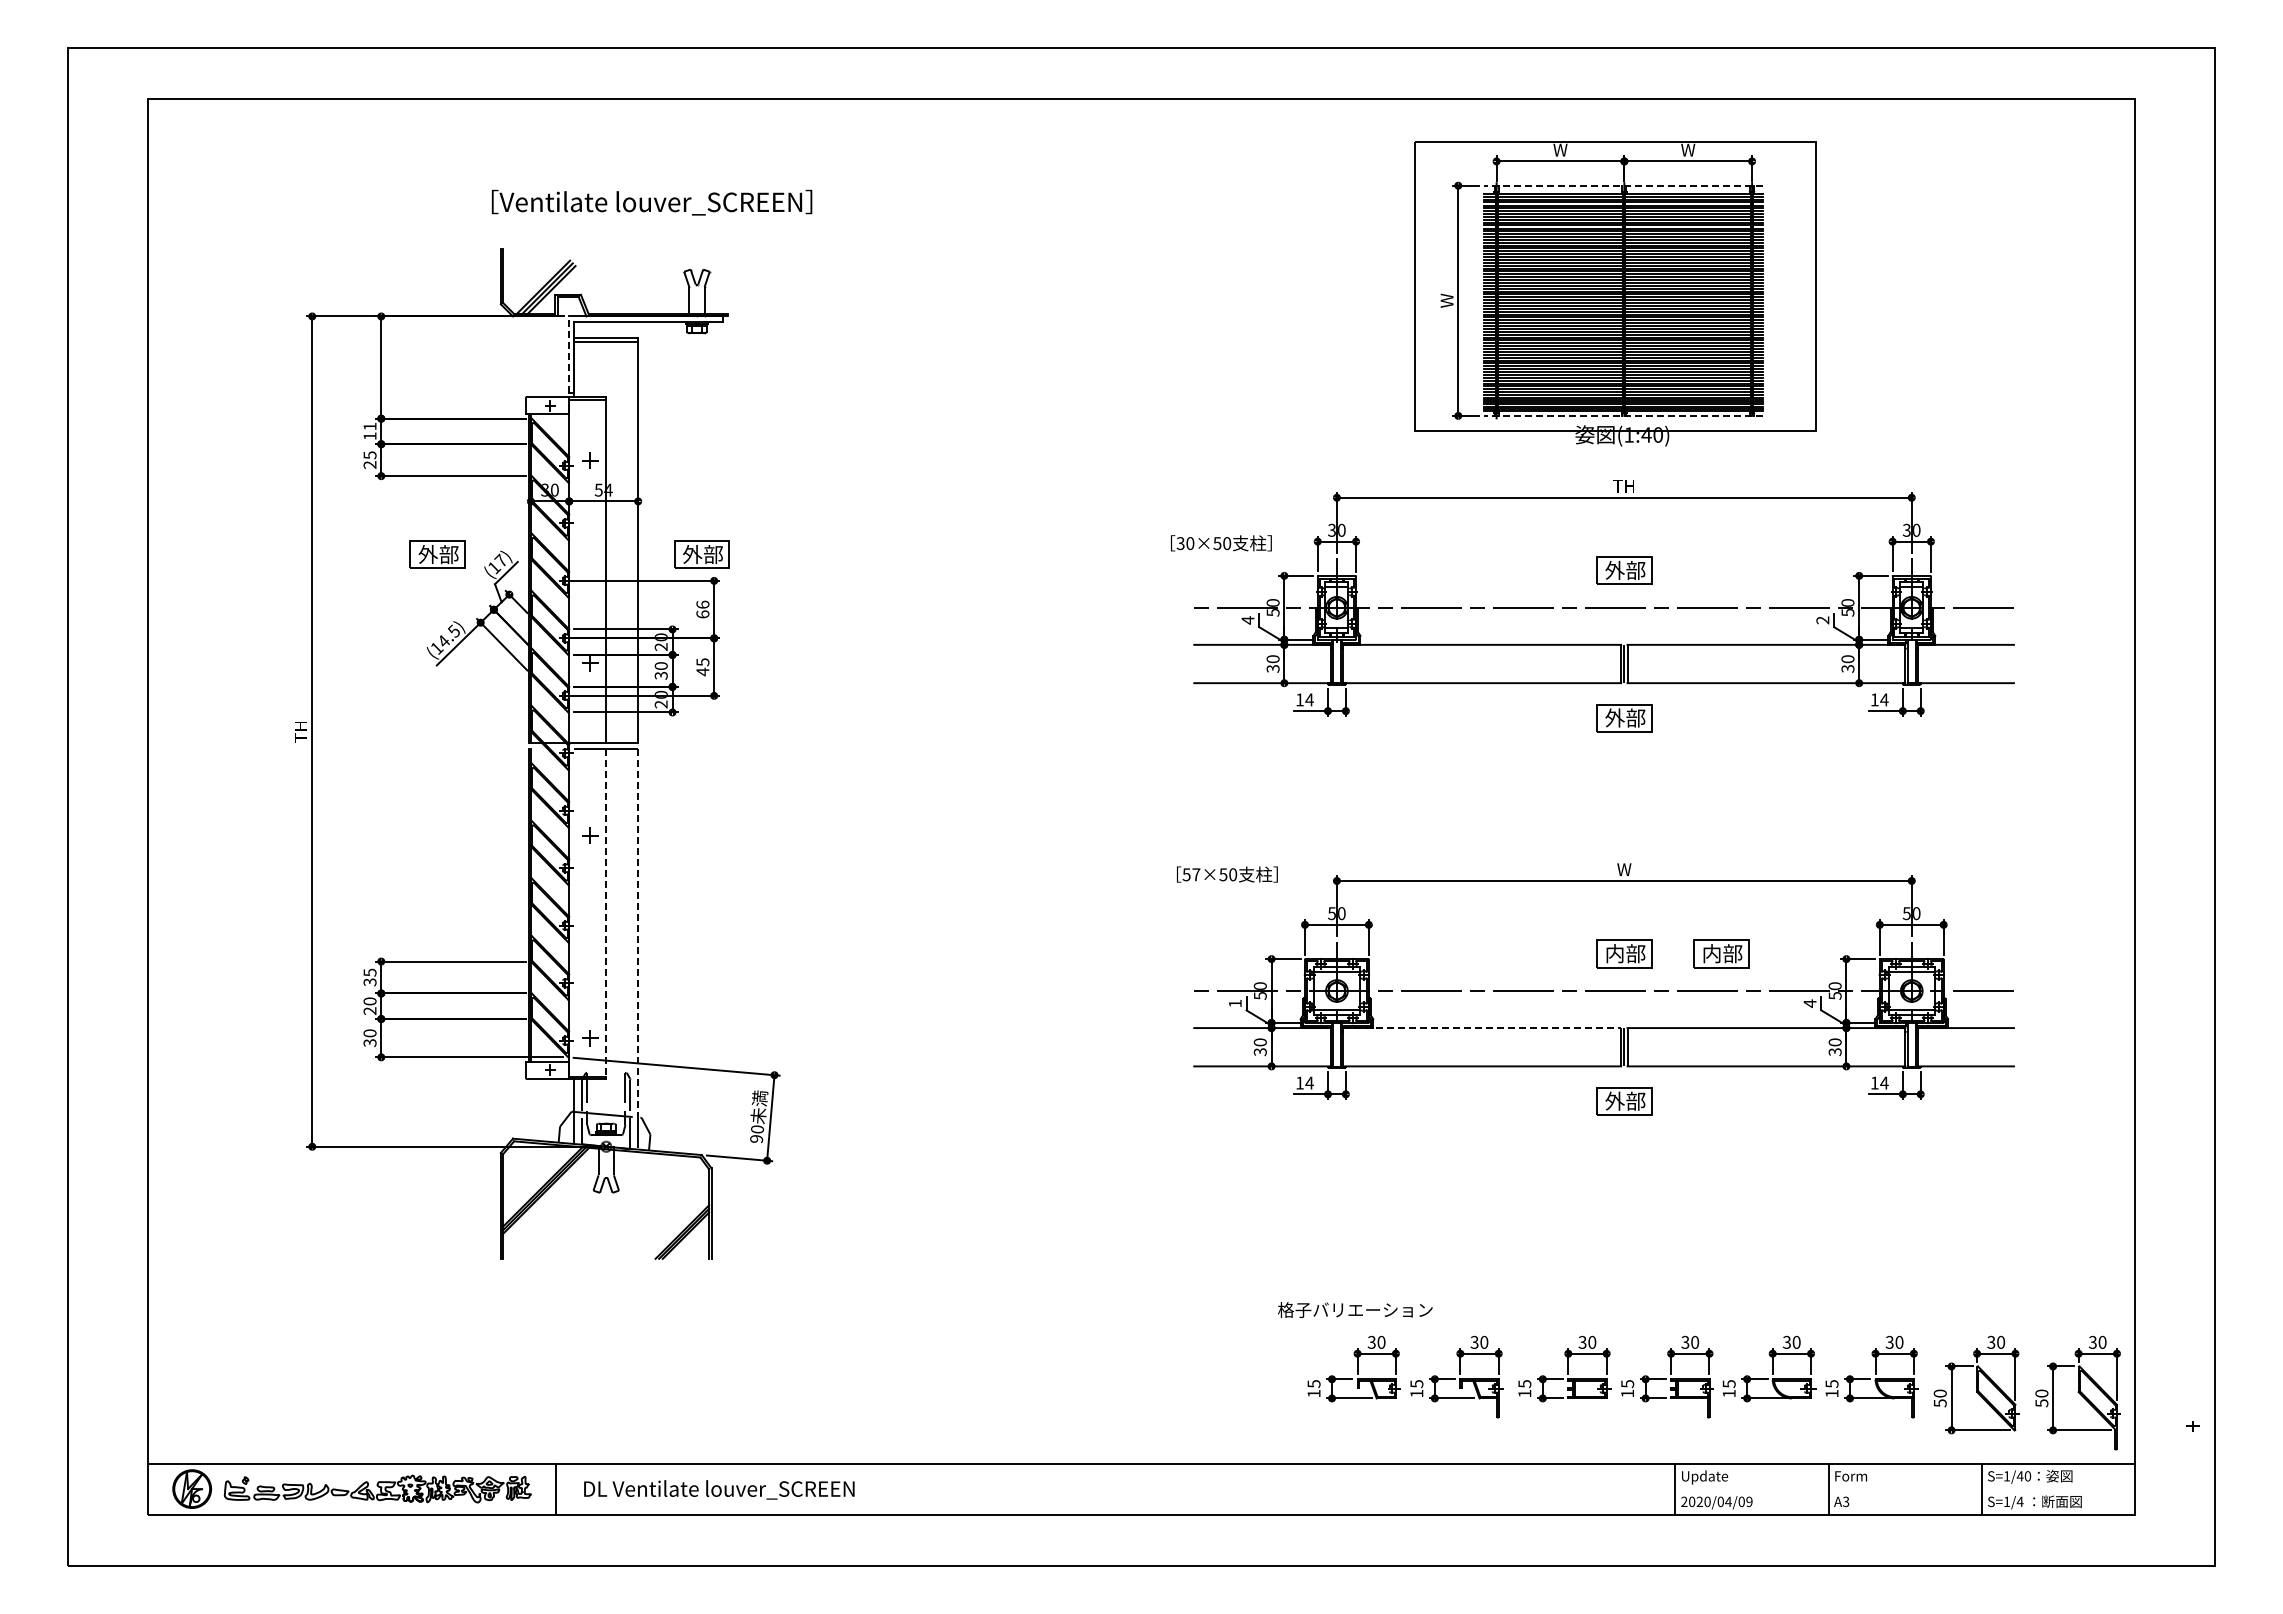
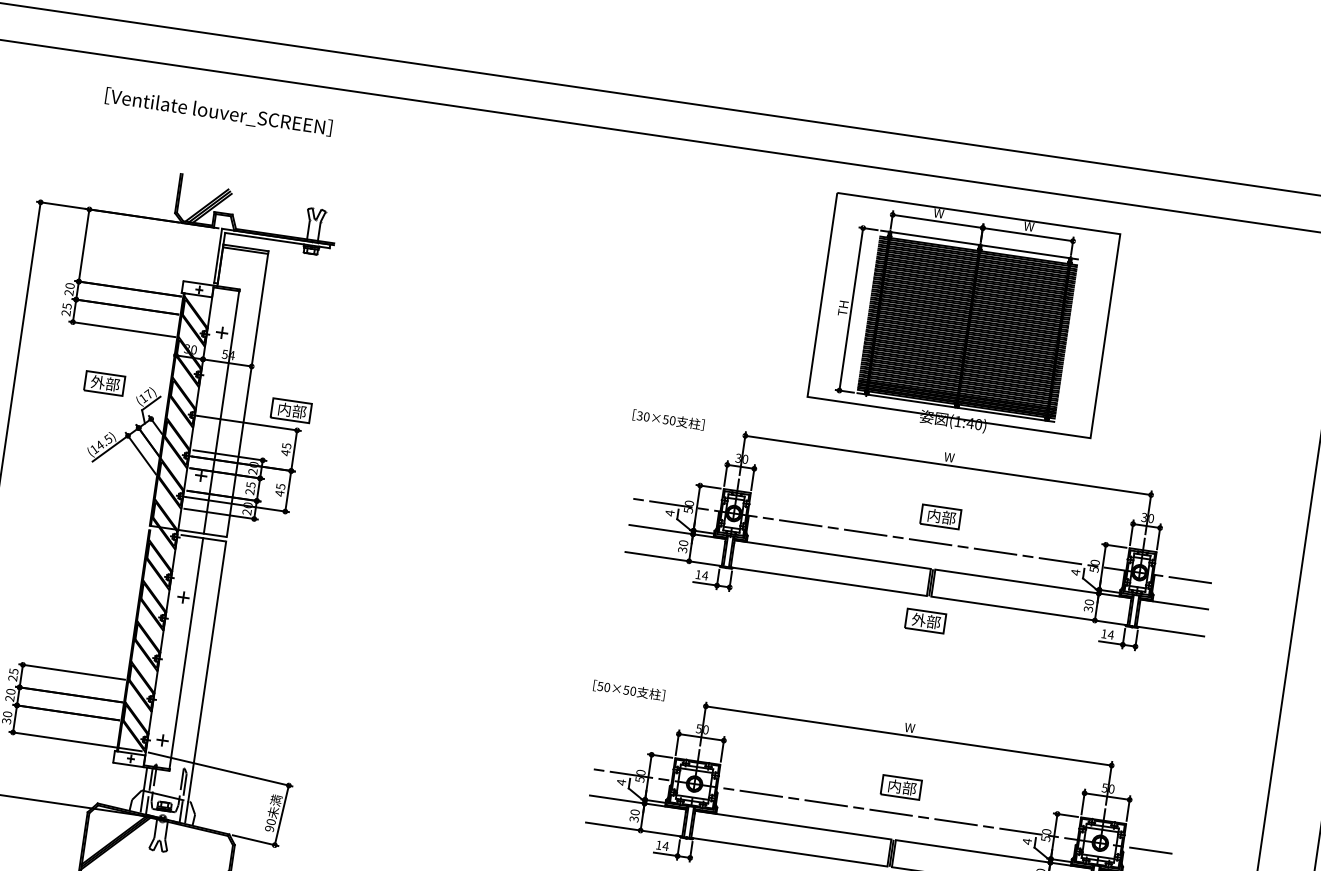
line: (1622, 185) -> (979, 244), dashed -> solid
text: (651, 202) -> (218, 112), moved
text: (1446, 301) -> (842, 308), W -> TH
line: (569, 354) -> (218, 255), dashed -> solid
line: (1622, 415) -> (955, 407), dashed -> solid
text: (369, 431) -> (69, 289), 11 -> 20
text: (1623, 486) -> (948, 457), TH -> W
text: (1221, 543) -> (668, 420), moved
text: (692, 554) -> (284, 409), 外部 -> 内部
text: (1614, 570) -> (933, 515), 外部 -> 内部
text: (702, 609) -> (285, 449), 66 -> 45
text: (1822, 620) -> (1075, 572), 2 -> 4
text: (660, 670) -> (250, 488), 30 -> 25
text: (1196, 874) -> (607, 687), 57×50 -> 50×50
line: (605, 912) -> (186, 653), dashed -> solid
line: (638, 933) -> (207, 671), dashed -> solid
part: (1721, 953) -> (969, 797), removed
text: (370, 982) -> (13, 678), 35 -> 25
text: (1235, 1003) -> (621, 782), 1 -> 4
line: (1482, 1028) -> (793, 825), dashed -> solid

